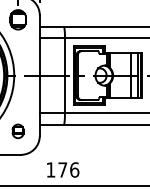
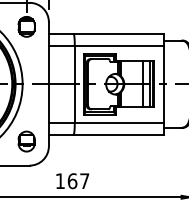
part: (18, 131) -> (26, 141), size x1.43
text: (68, 170) -> (78, 181), 176 -> 167

